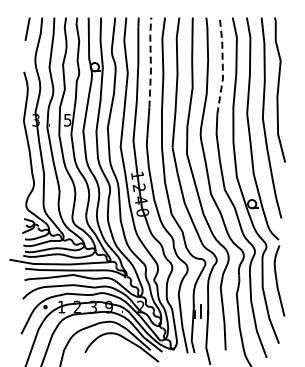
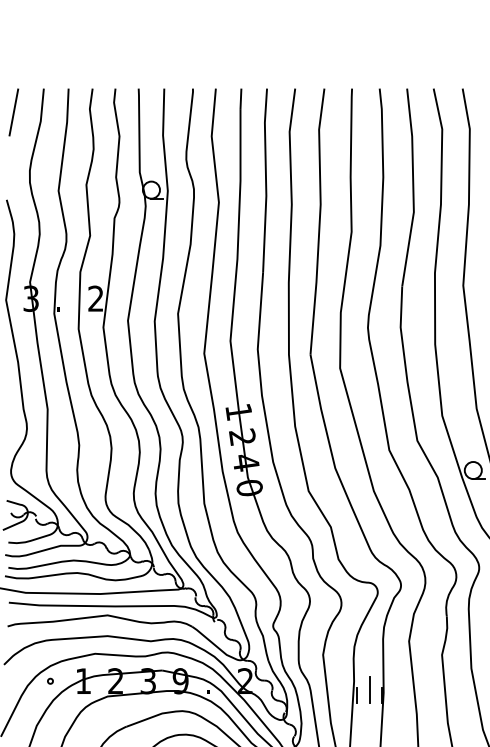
line: (150, 62) -> (265, 180), dashed -> solid
line: (222, 65) -> (412, 186), dashed -> solid
text: (67, 119) -> (95, 297), 5 -> 2

